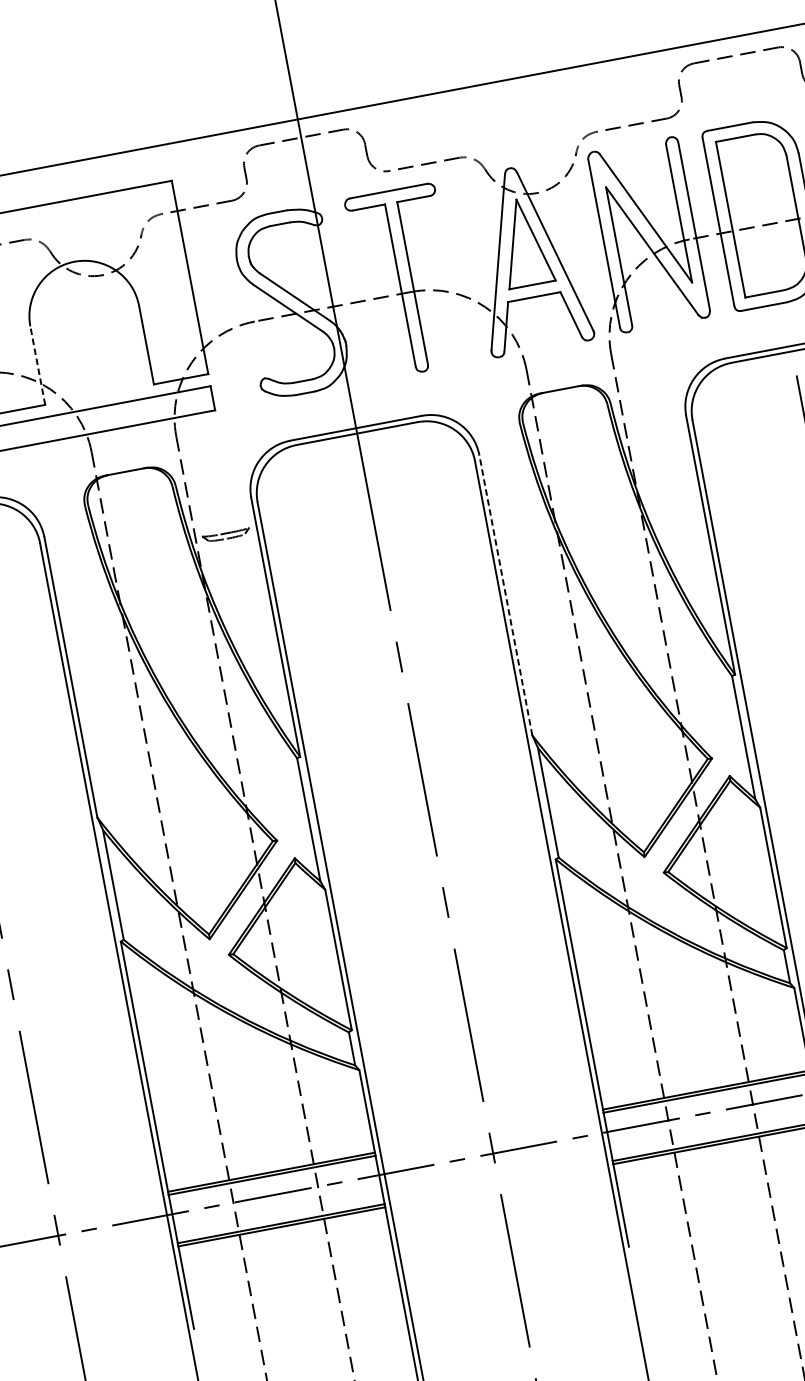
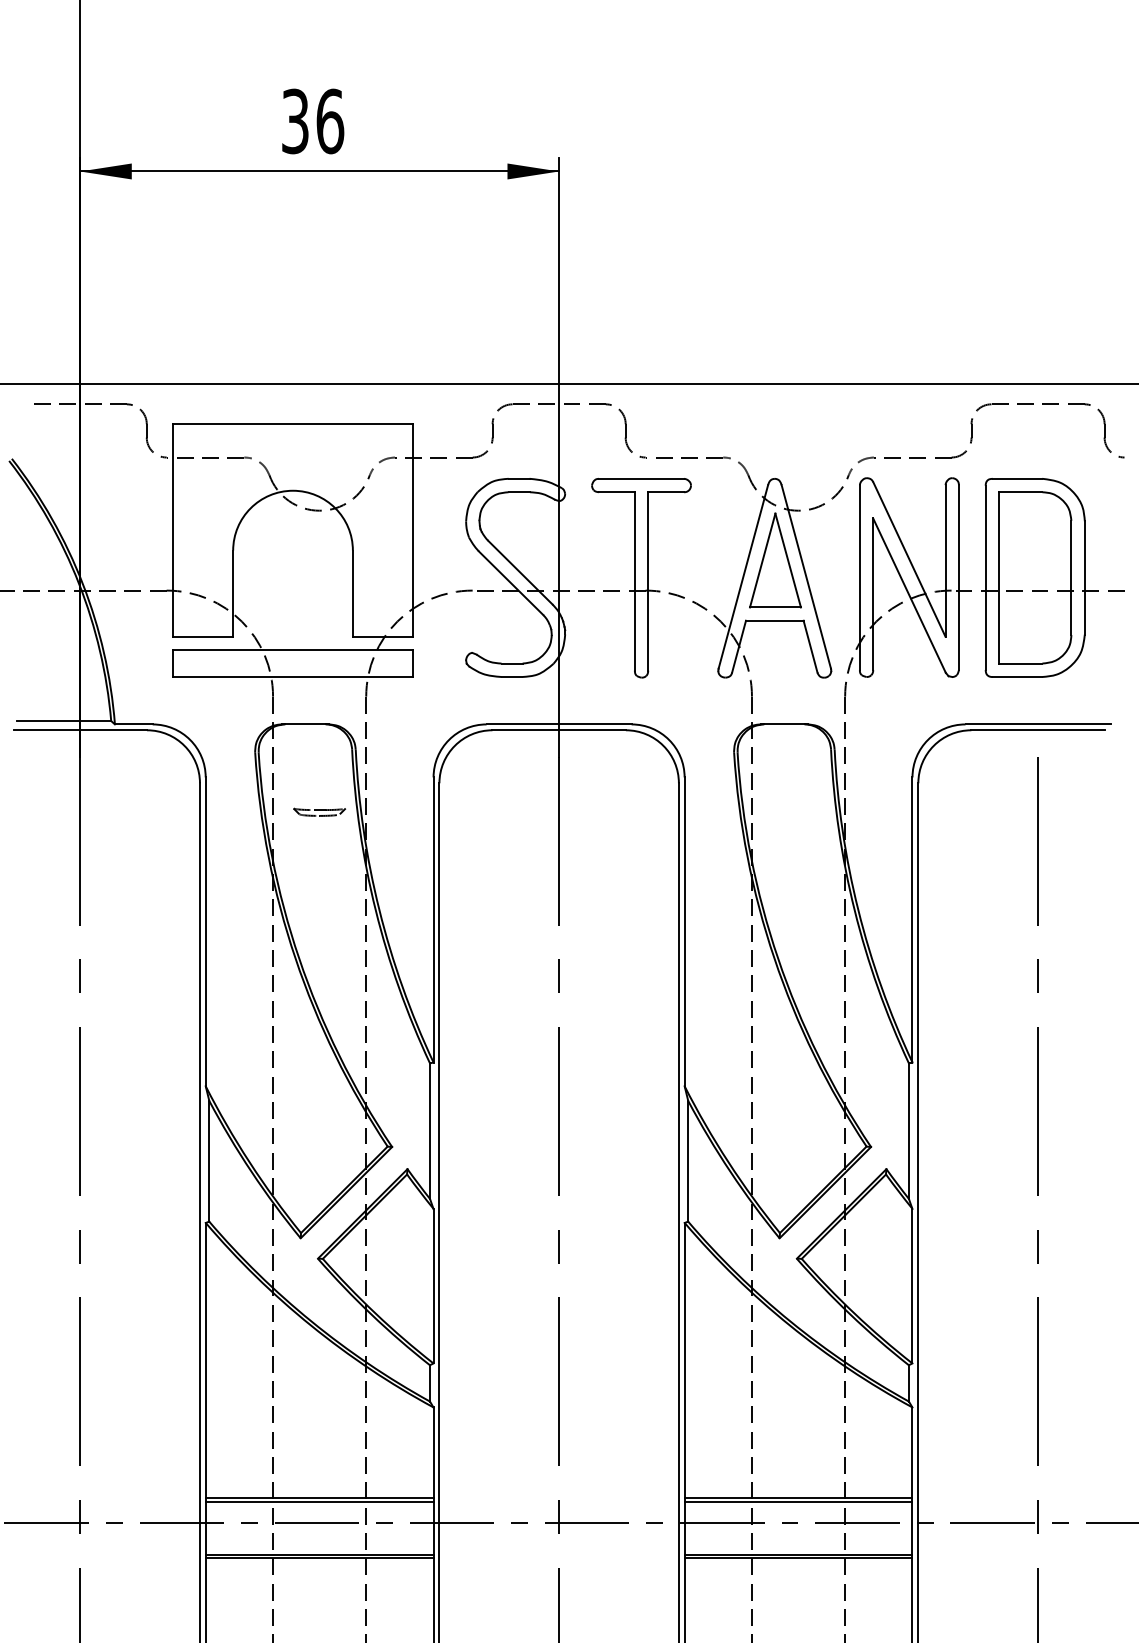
line: (38, 365) -> (233, 593), dashed -> solid
part: (226, 534) -> (319, 811), moved
line: (505, 594) -> (684, 931), dashed -> solid

